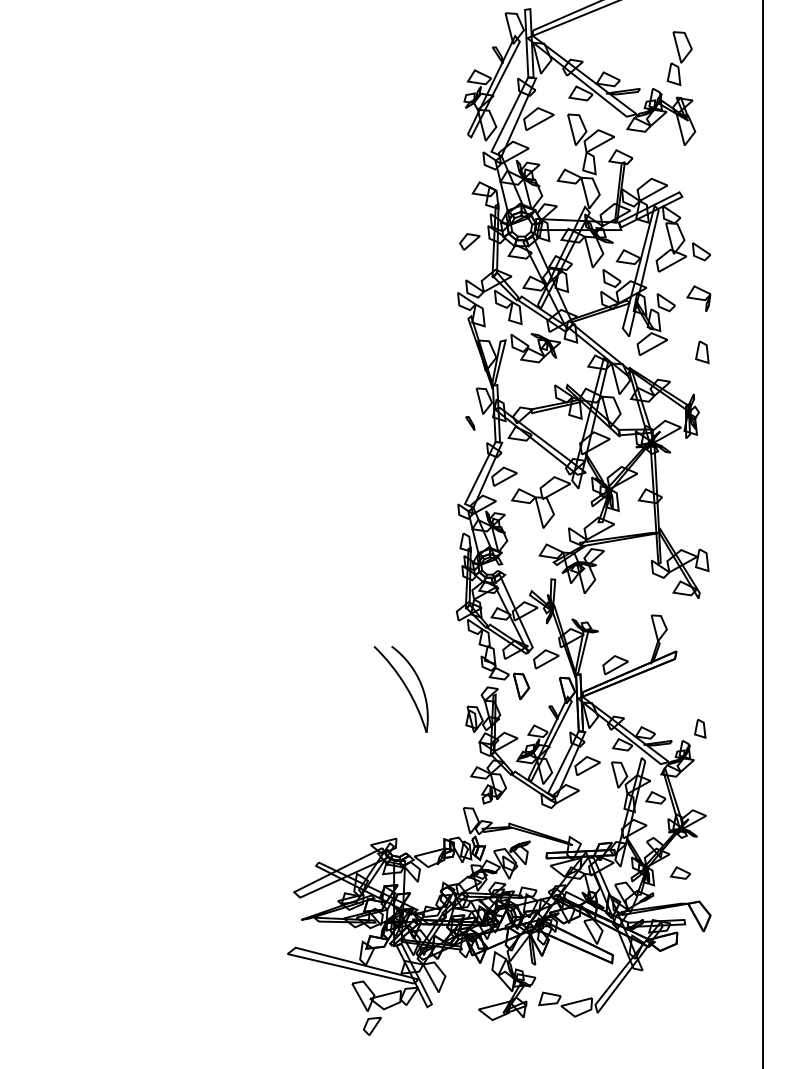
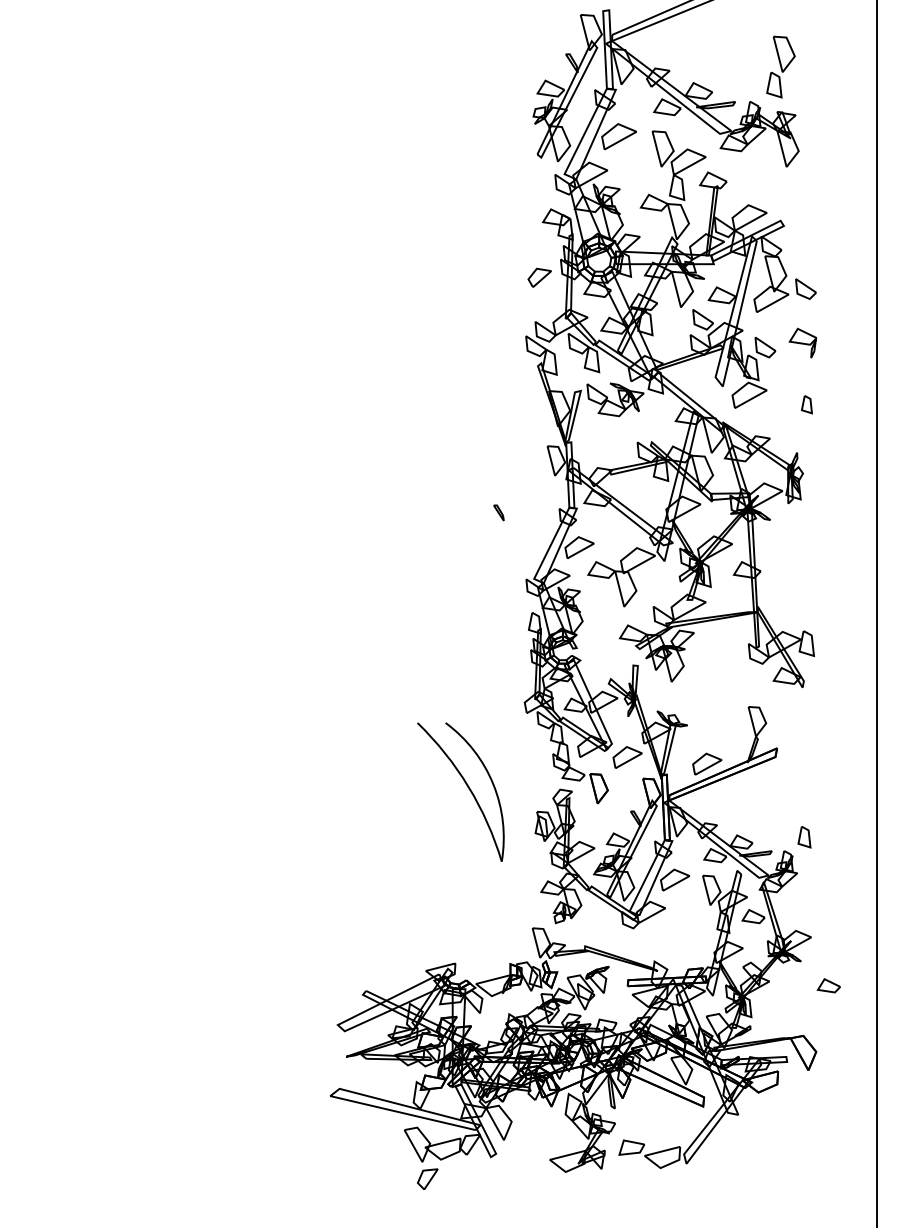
part: (702, 352) -> (807, 404), size x0.7
part: (470, 423) -> (499, 512), moved
part: (400, 689) -> (460, 792), size x1.4
part: (679, 872) -> (827, 985), moved

